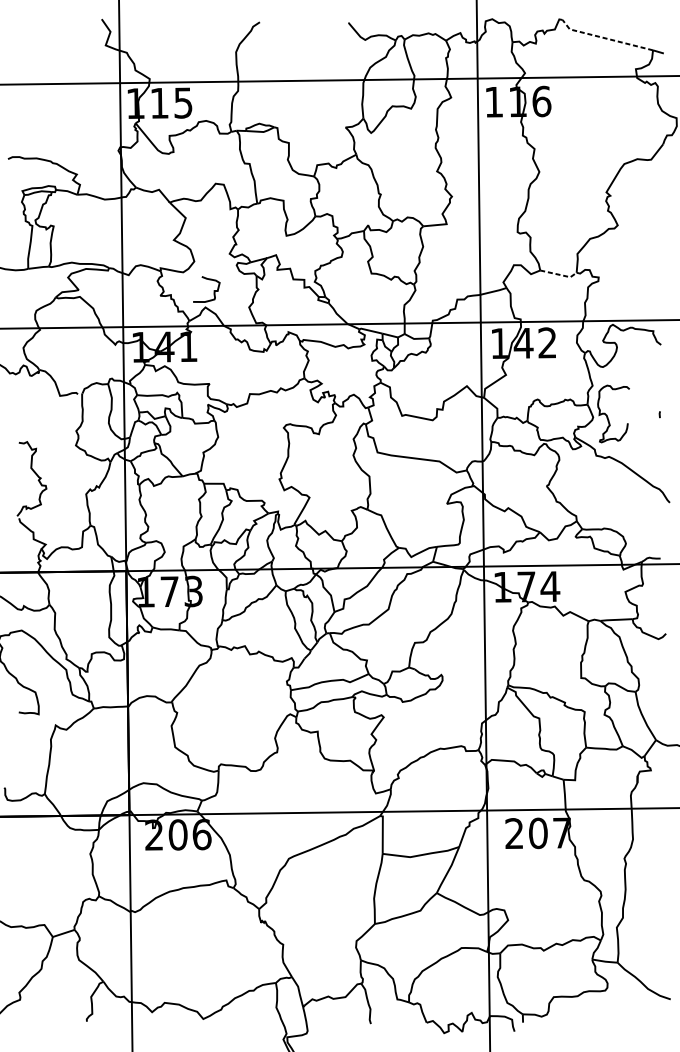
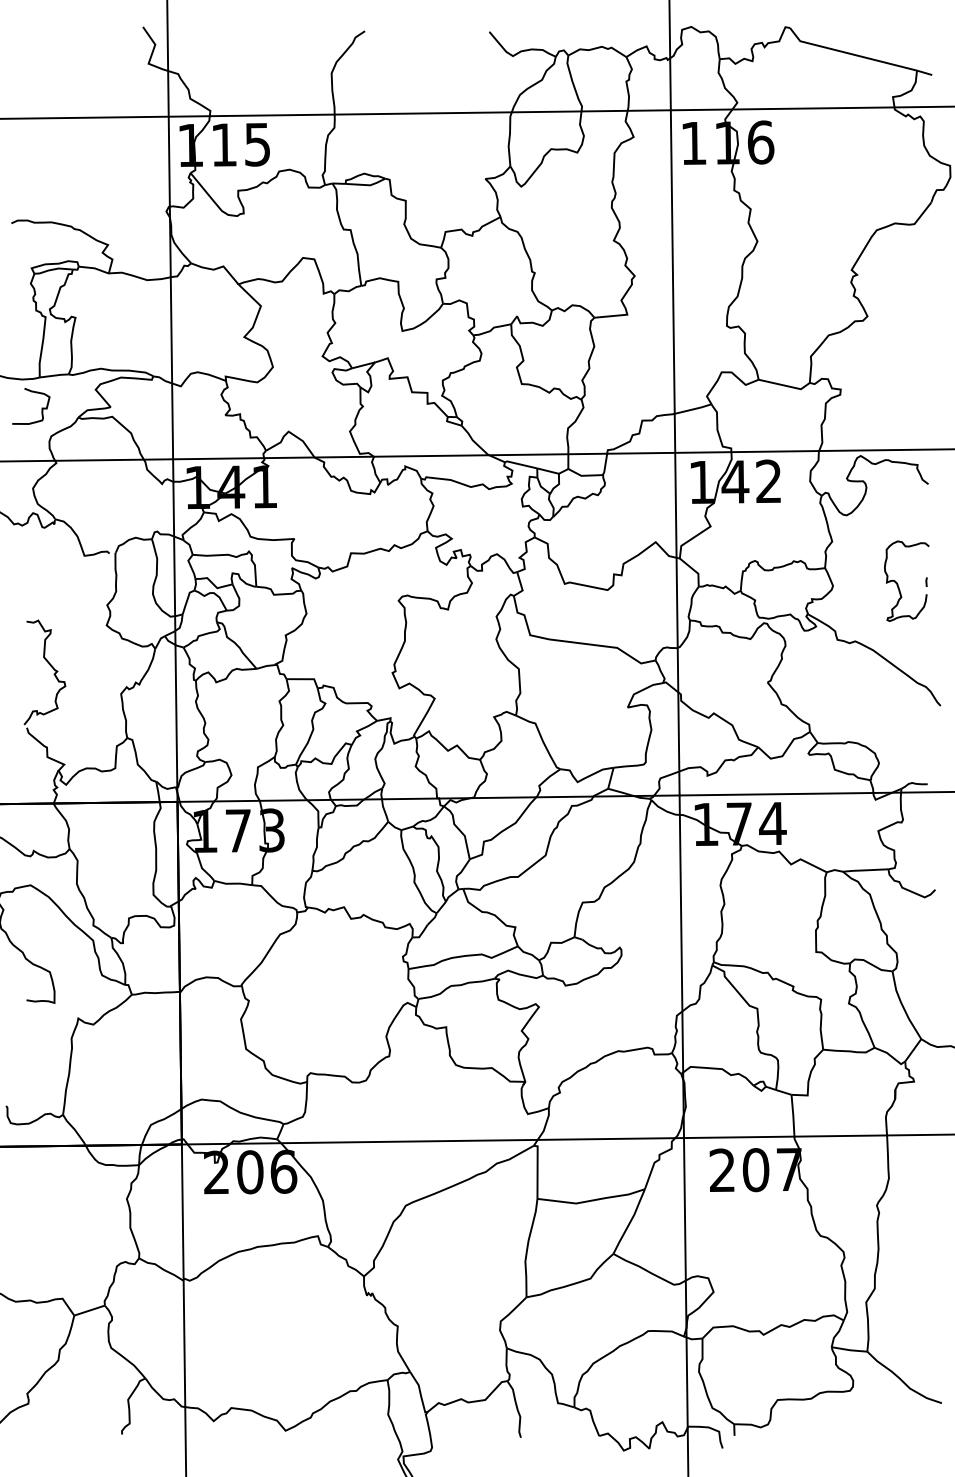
line: (604, 38) -> (849, 53), dashed -> solid
line: (559, 274) -> (785, 385), dashed -> solid
curve: (213, 290) -> (41, 407), moved
curve: (607, 416) -> (898, 584), moved

